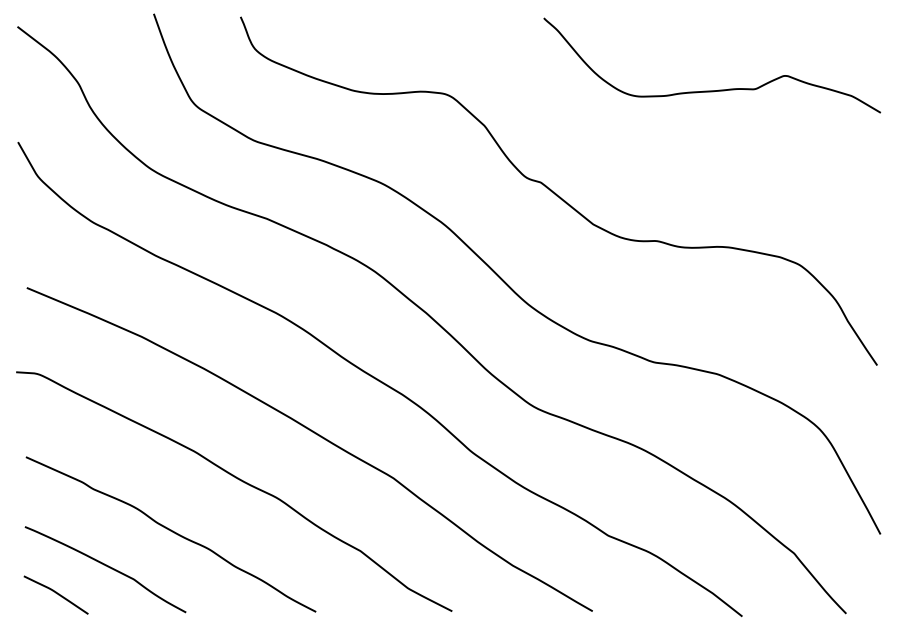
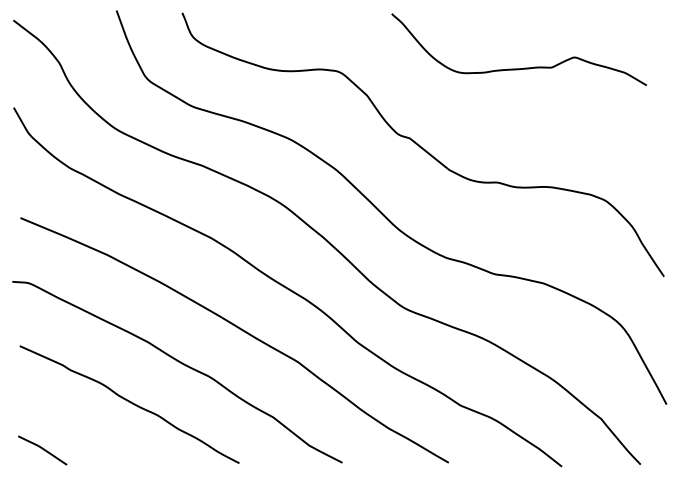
curve: (719, 89) -> (524, 67), moved
curve: (106, 567) -> (80, 429), removed

